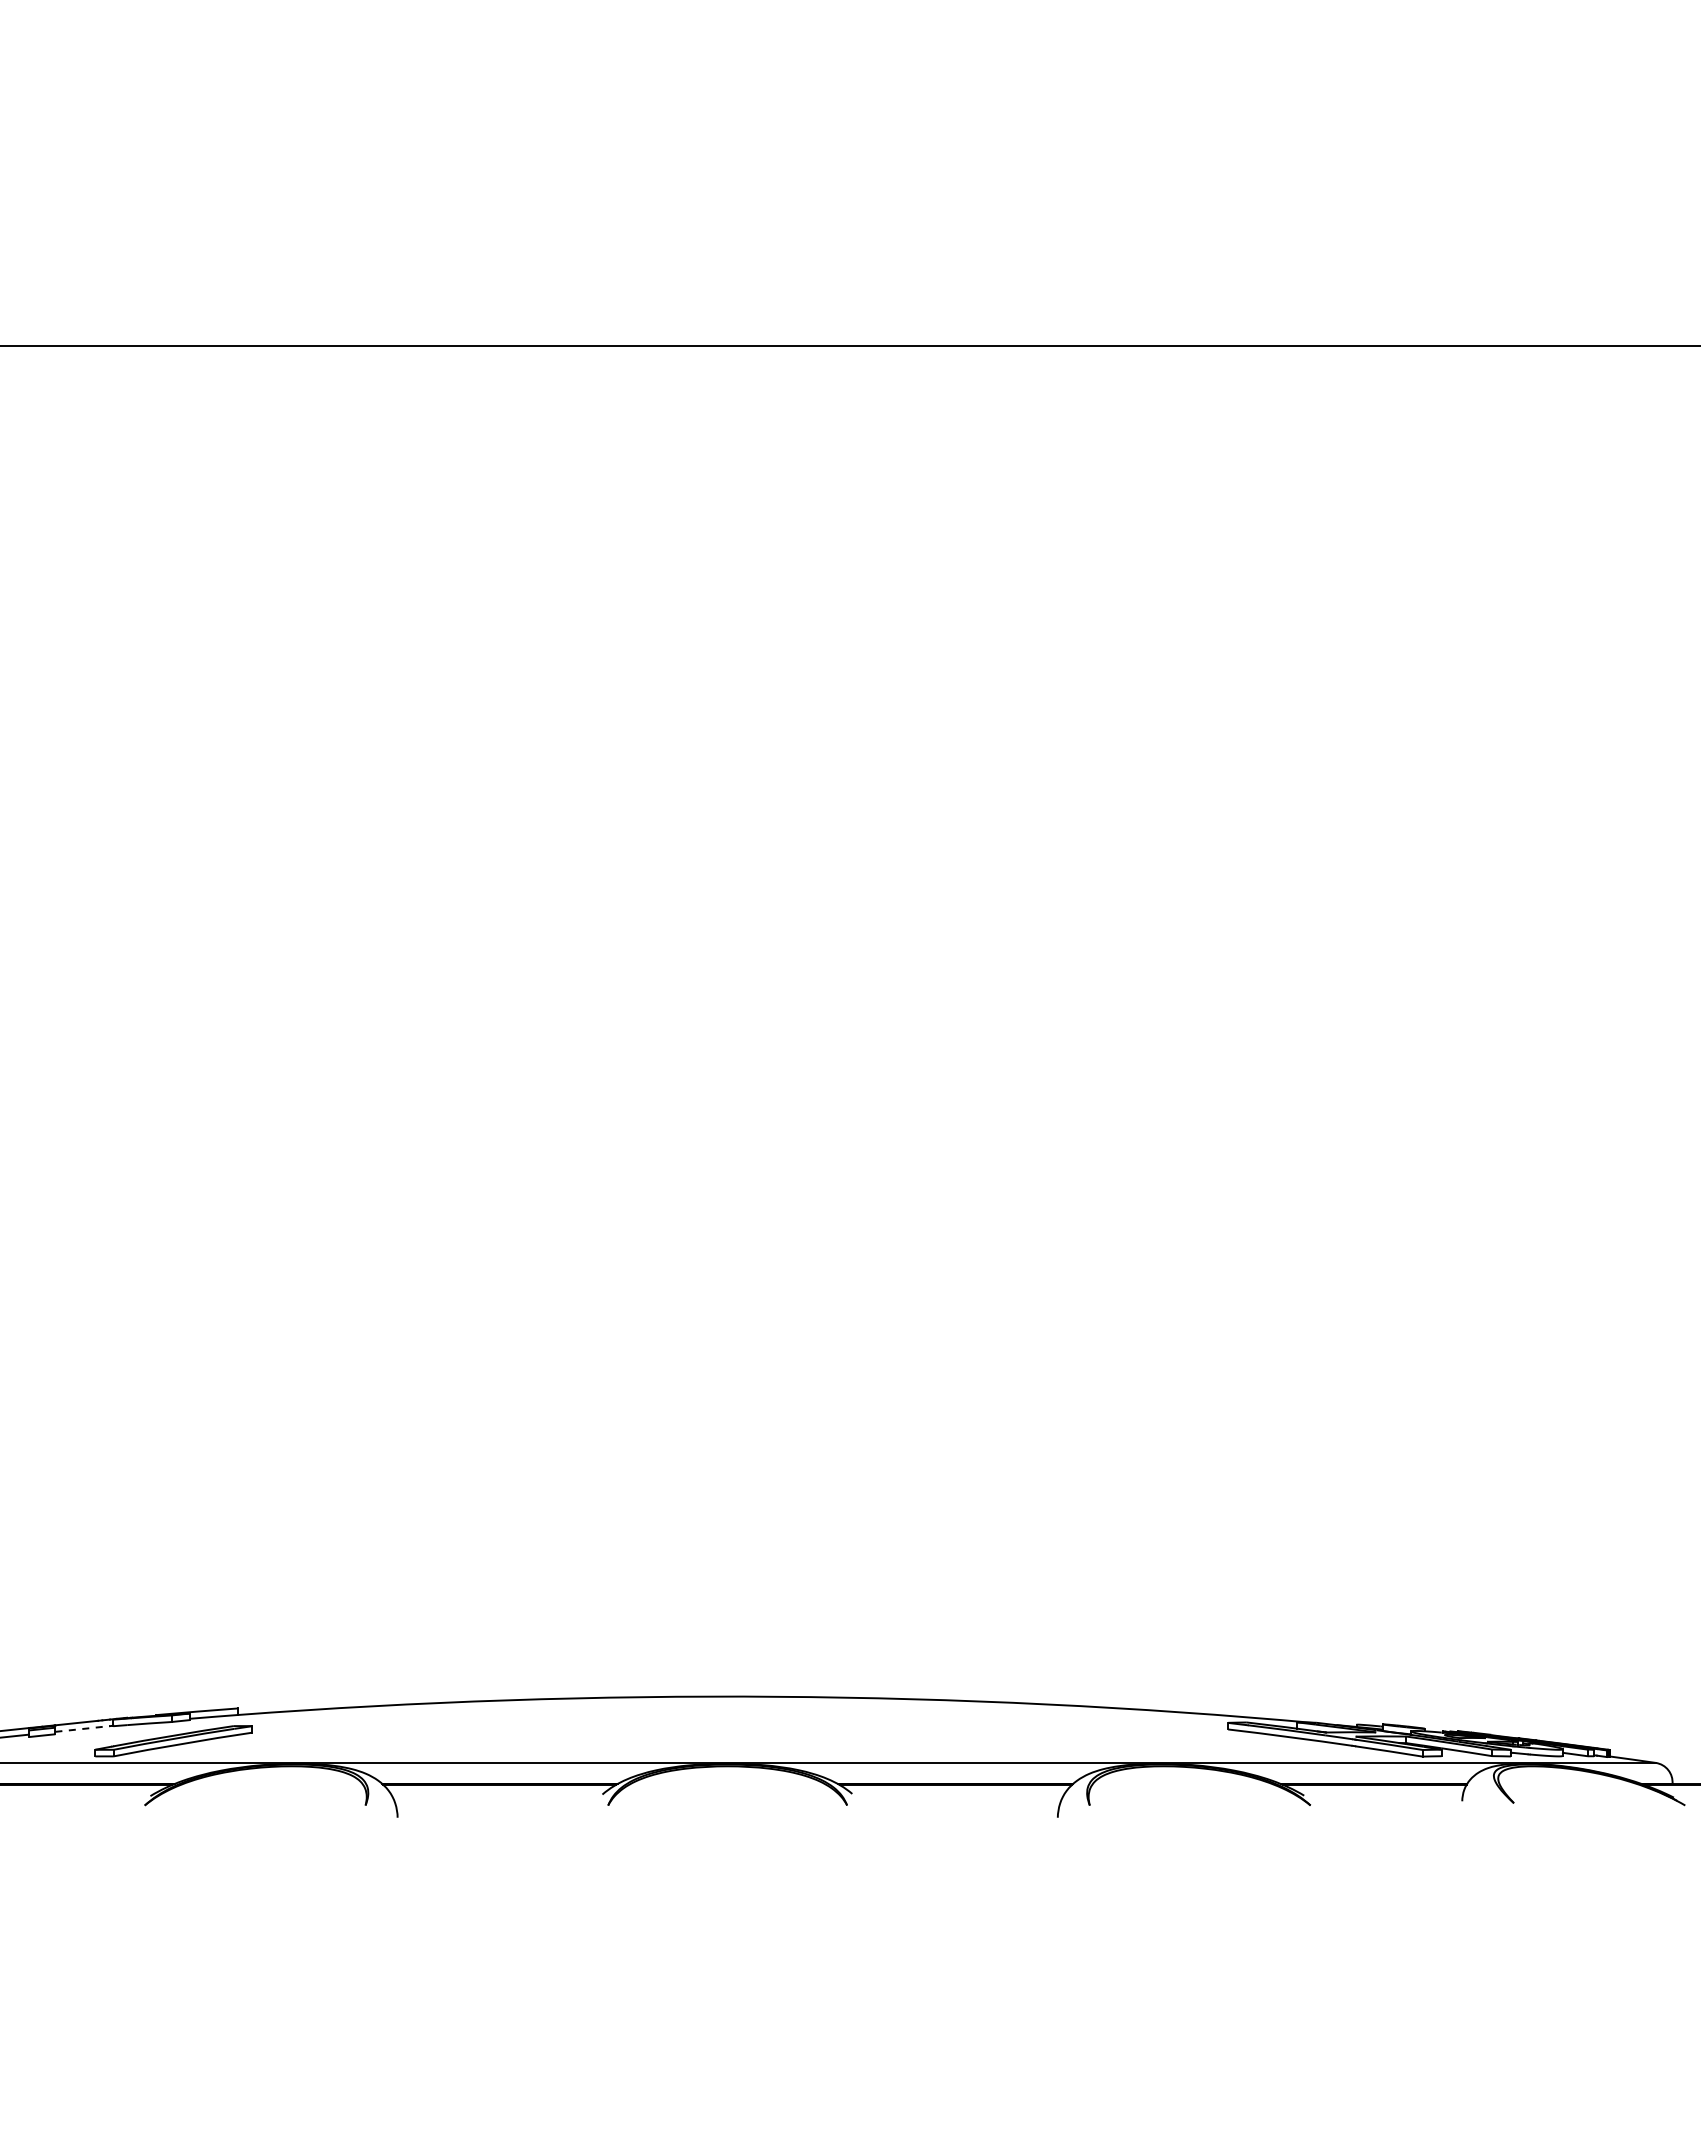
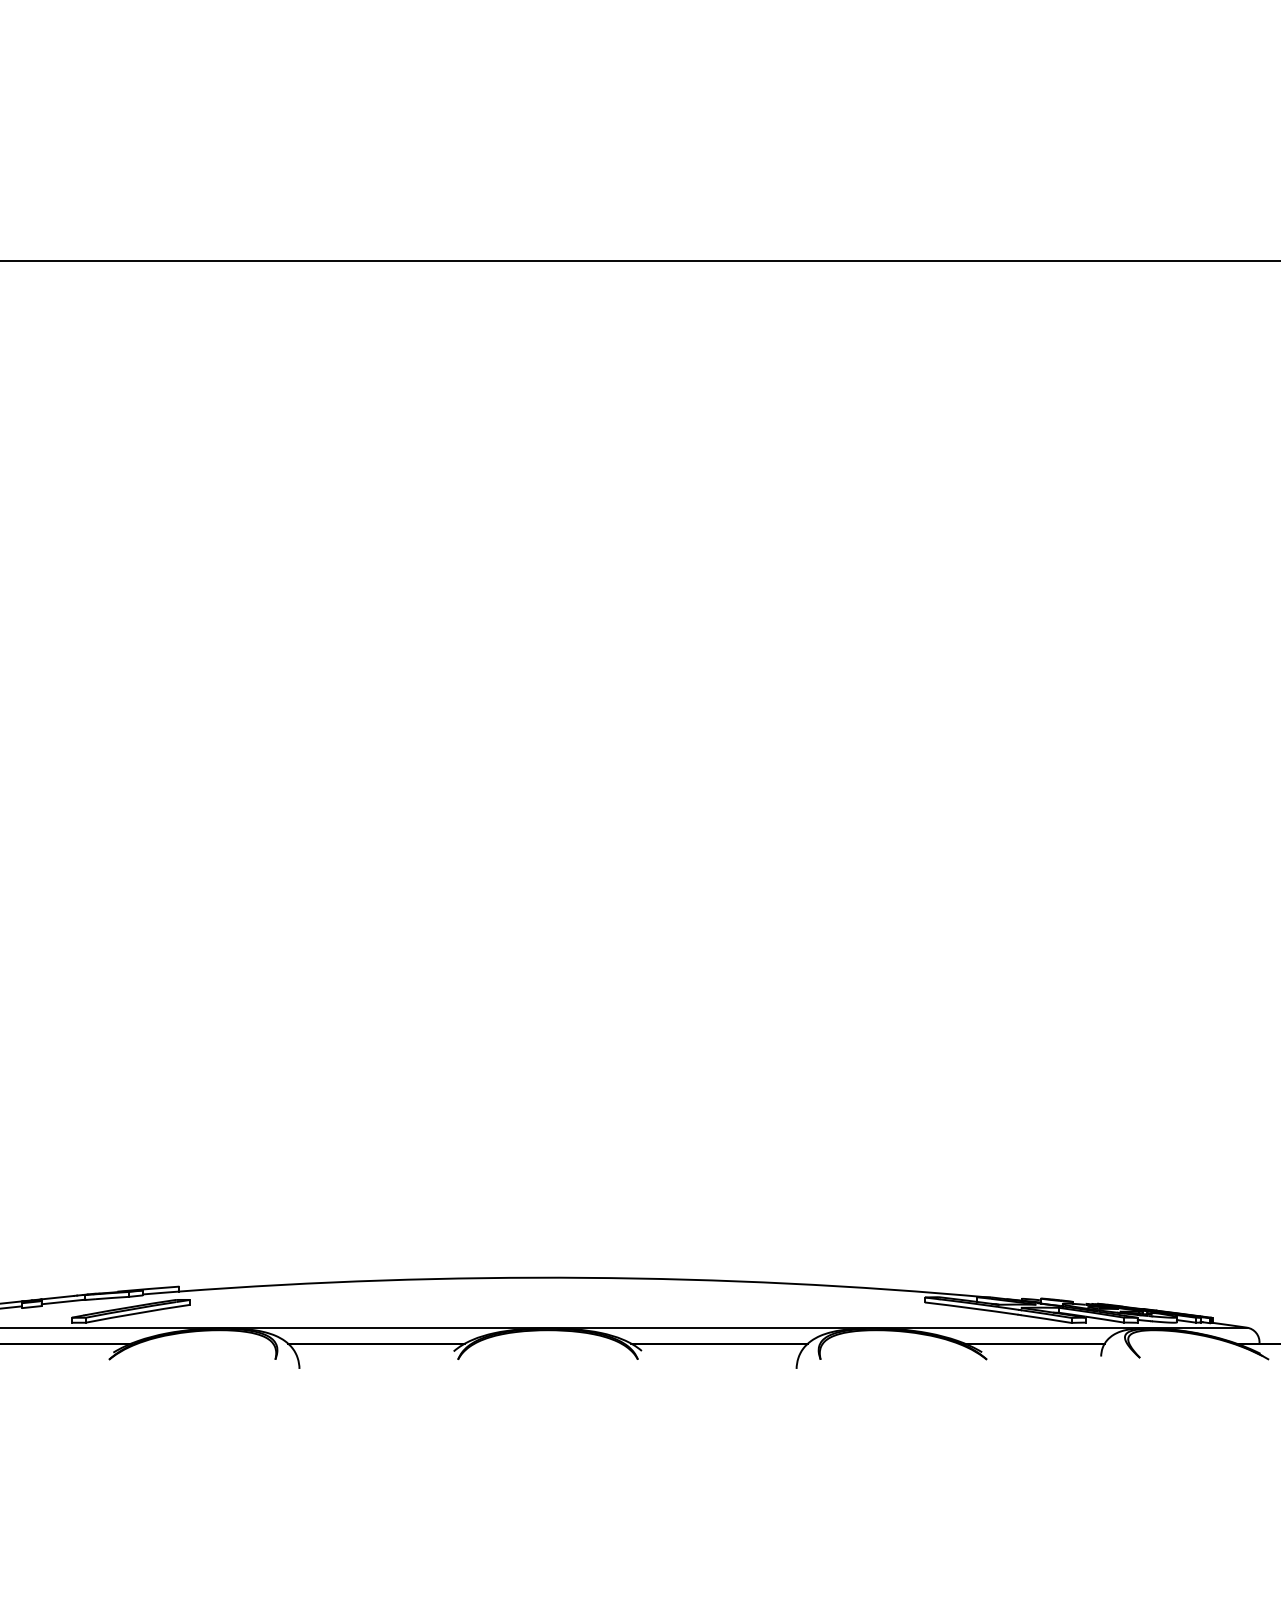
line: (83, 1728) -> (62, 1301), dashed -> solid

